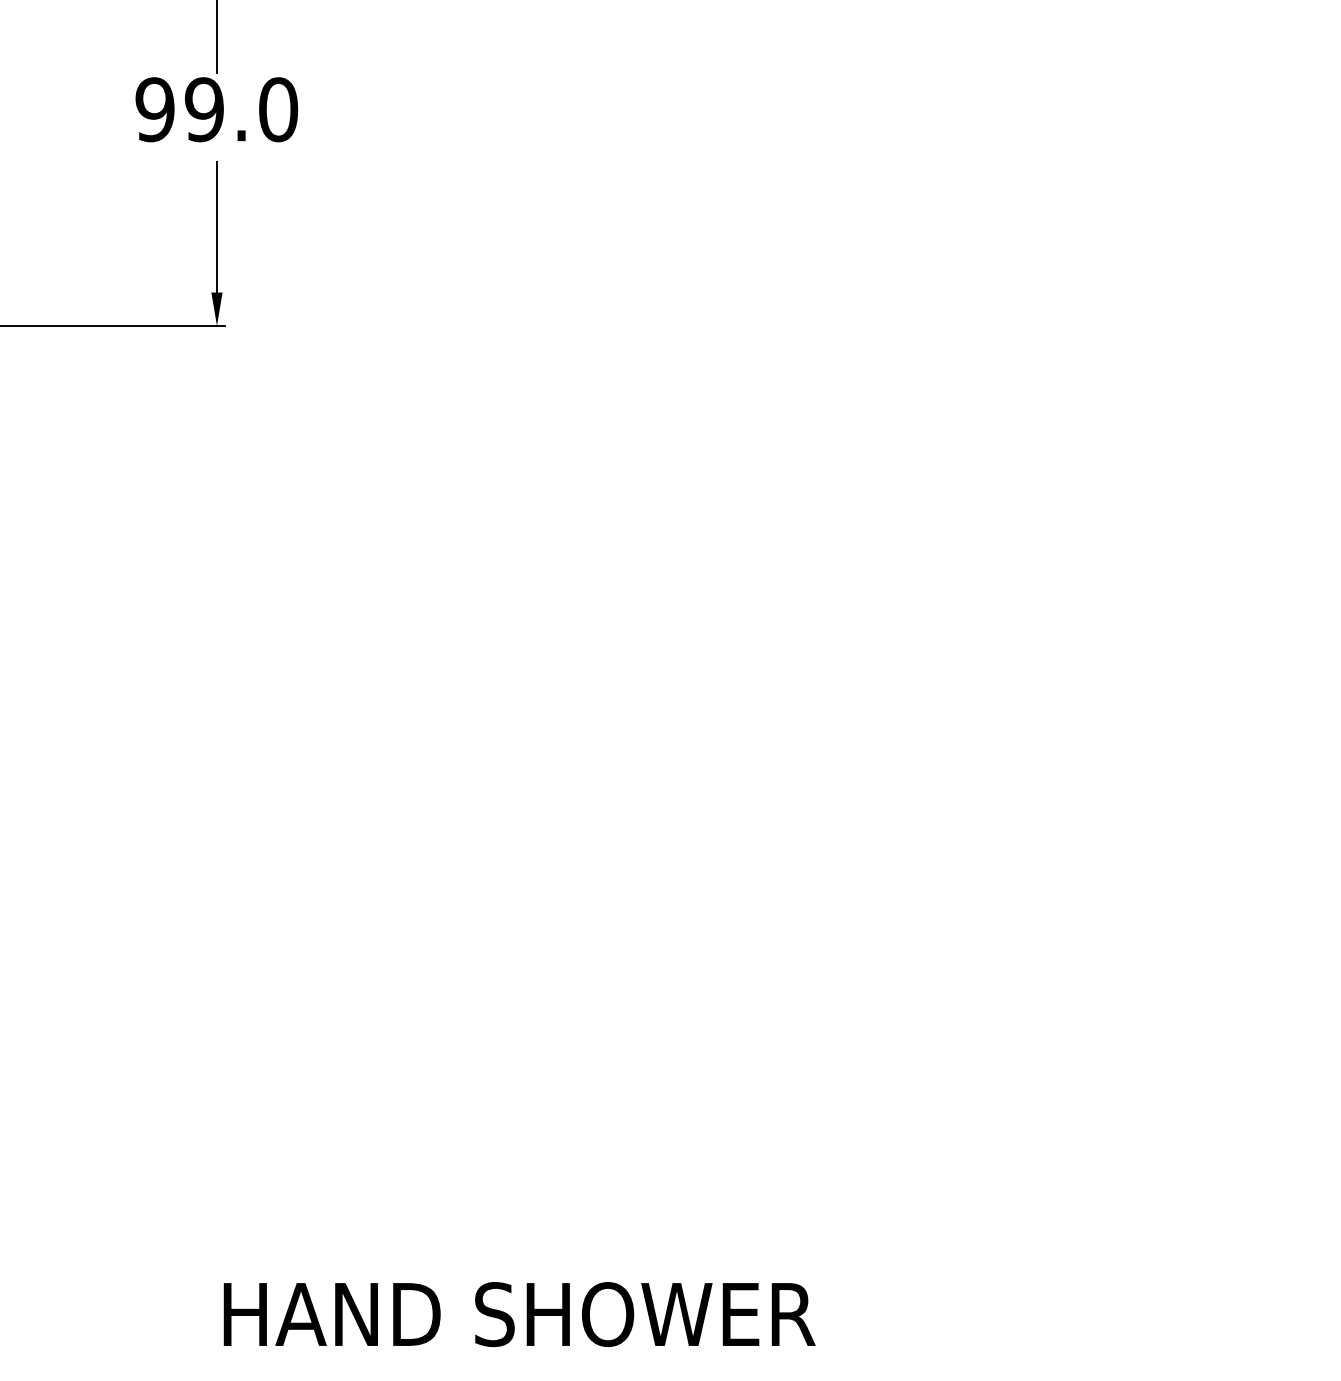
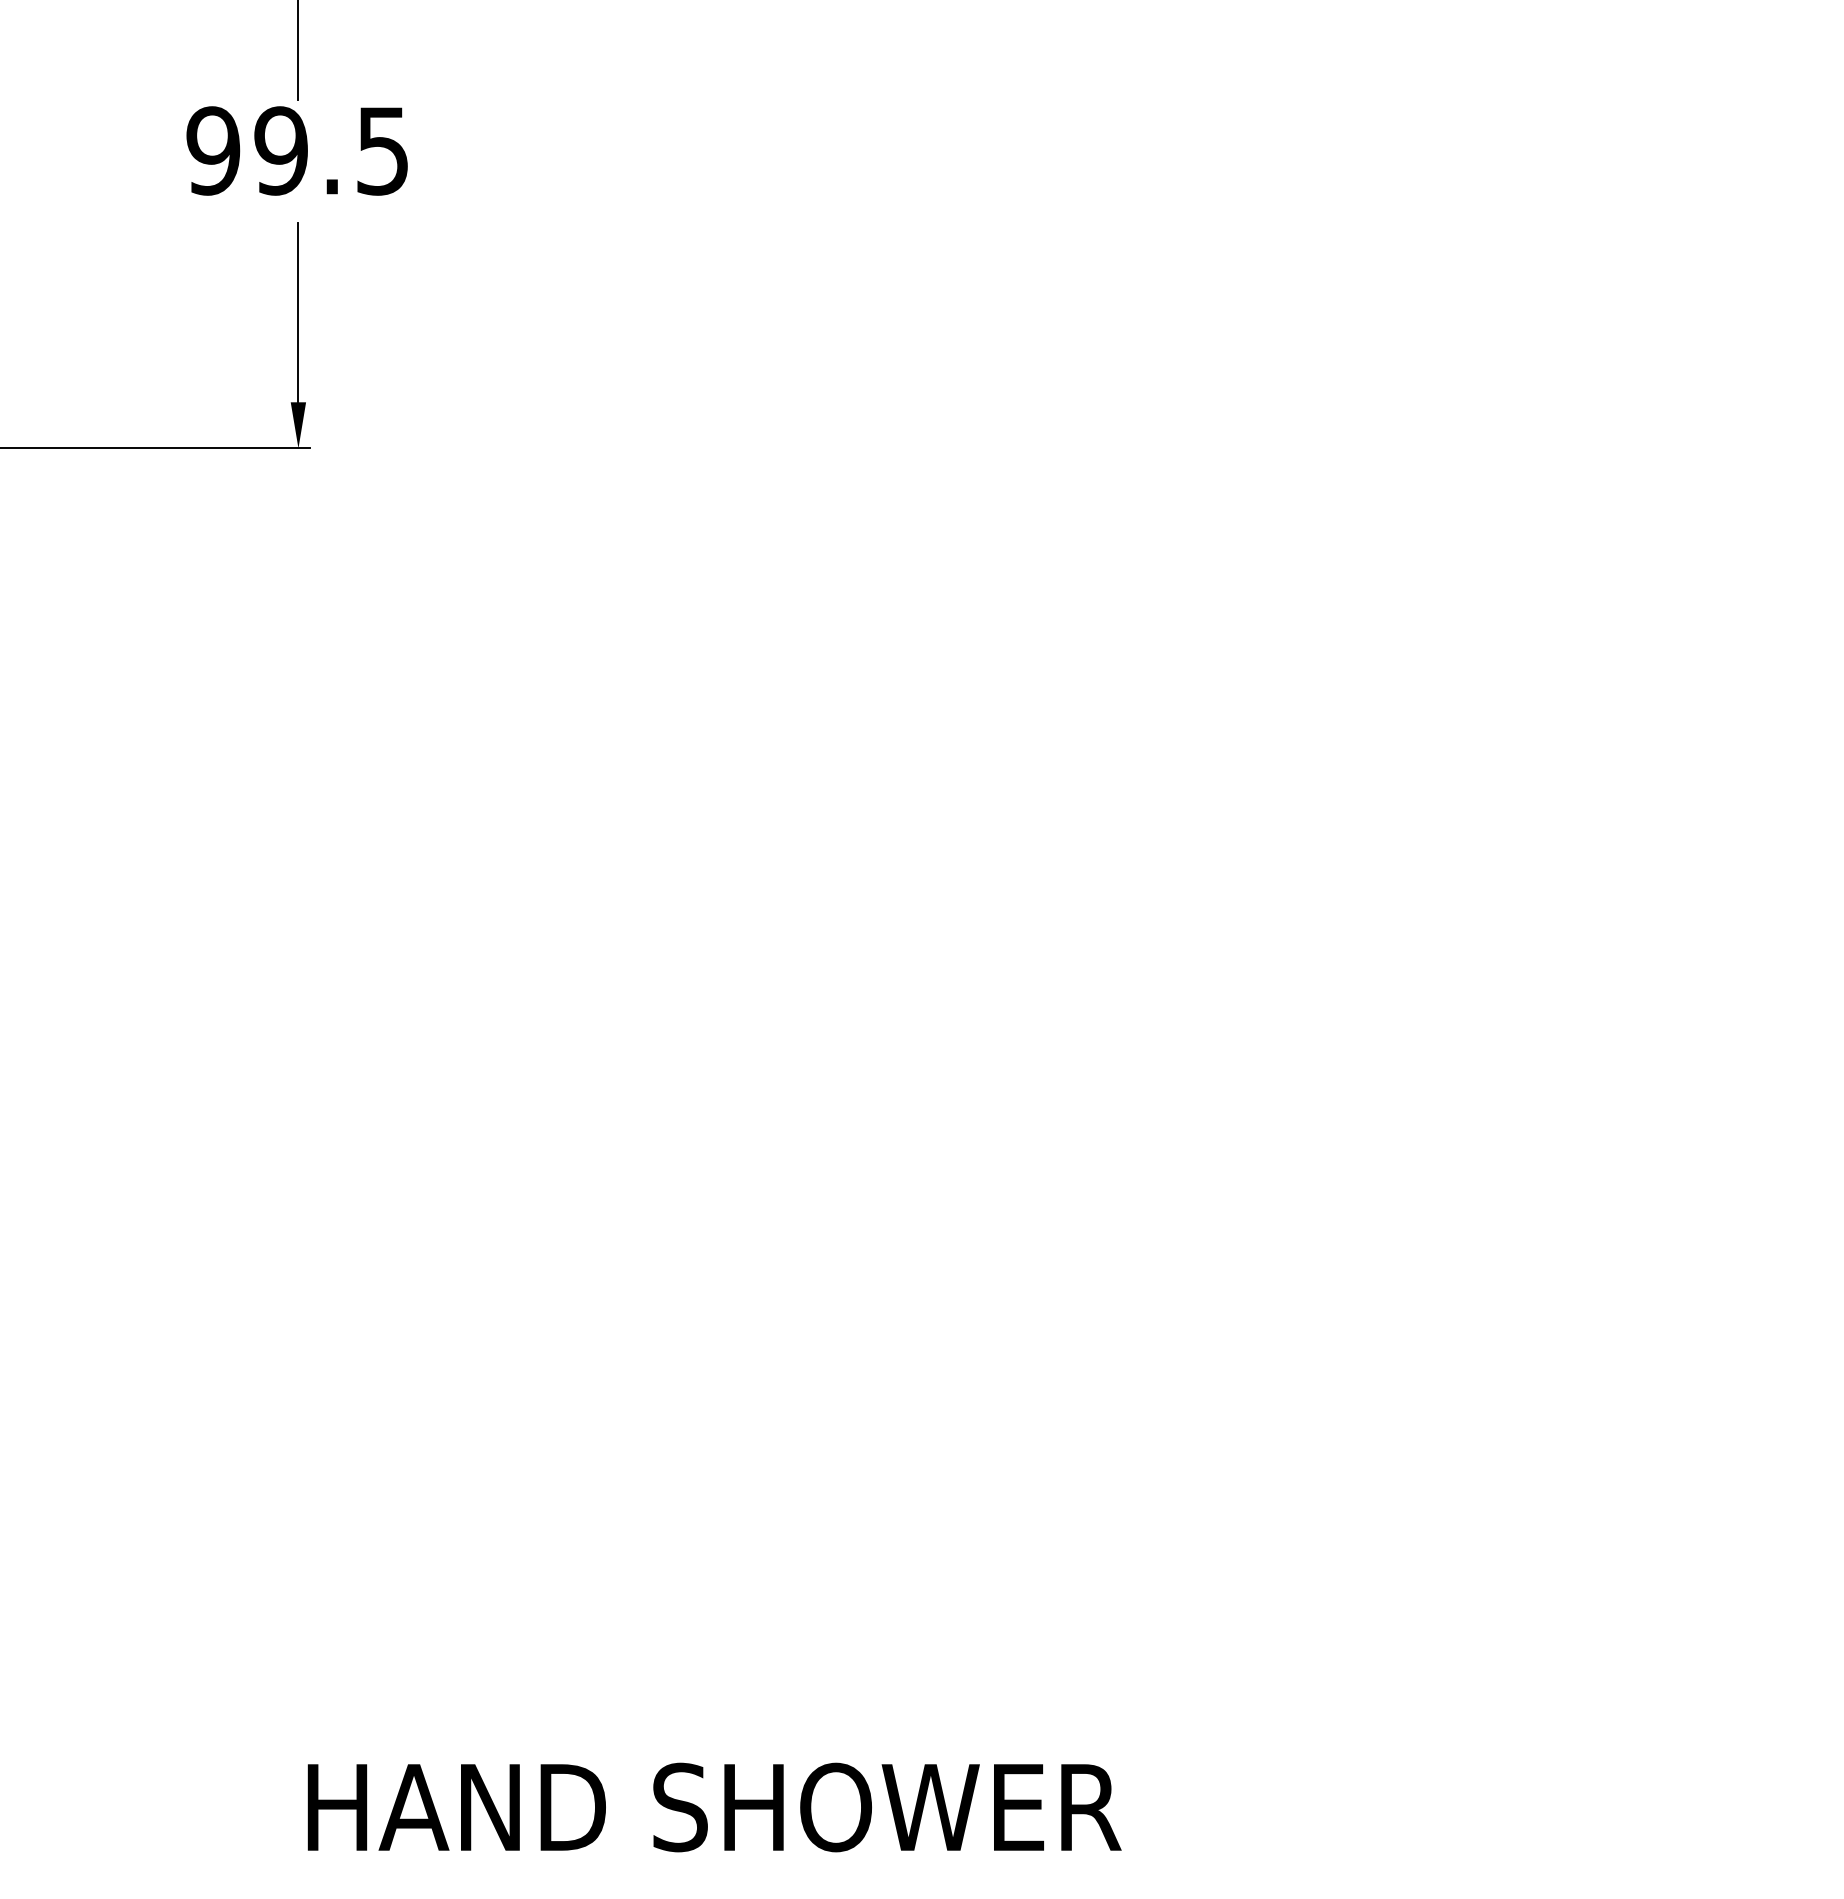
text: (278, 109) -> (382, 150), 99.0 -> 99.5

